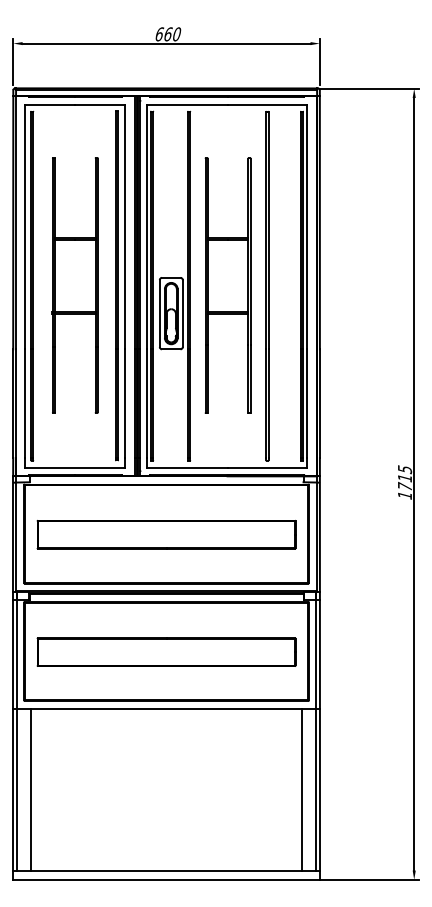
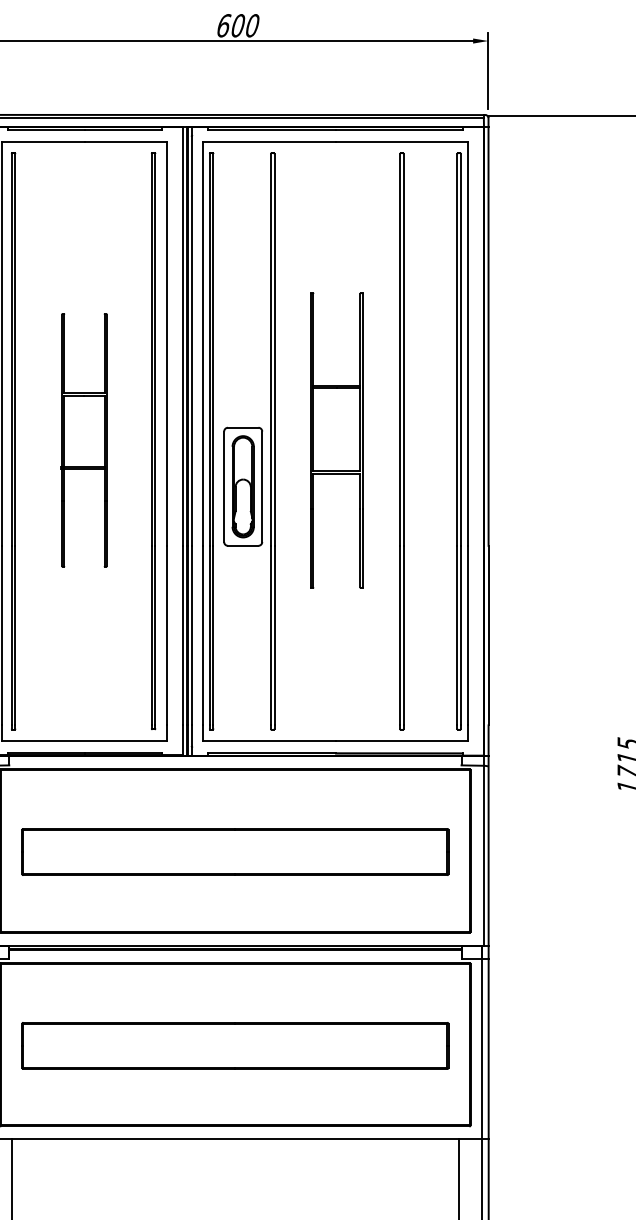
text: (168, 33) -> (238, 24), 660 -> 600
part: (74, 285) -> (83, 440), size x0.6
part: (227, 285) -> (335, 440), size x0.7

